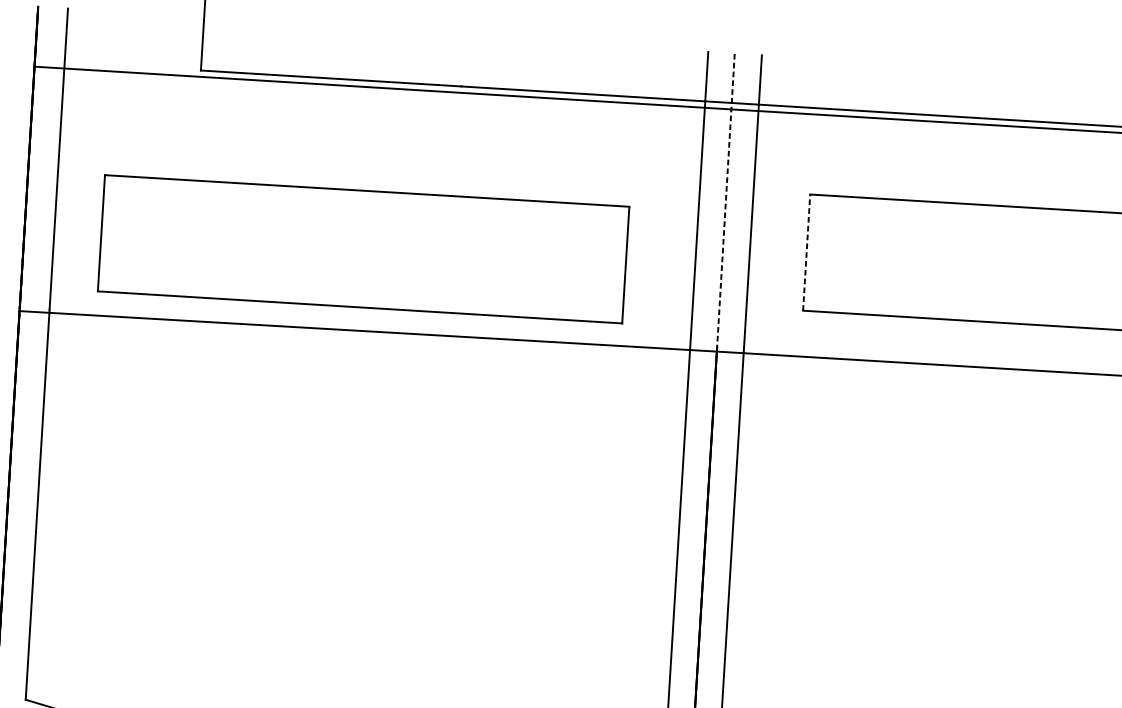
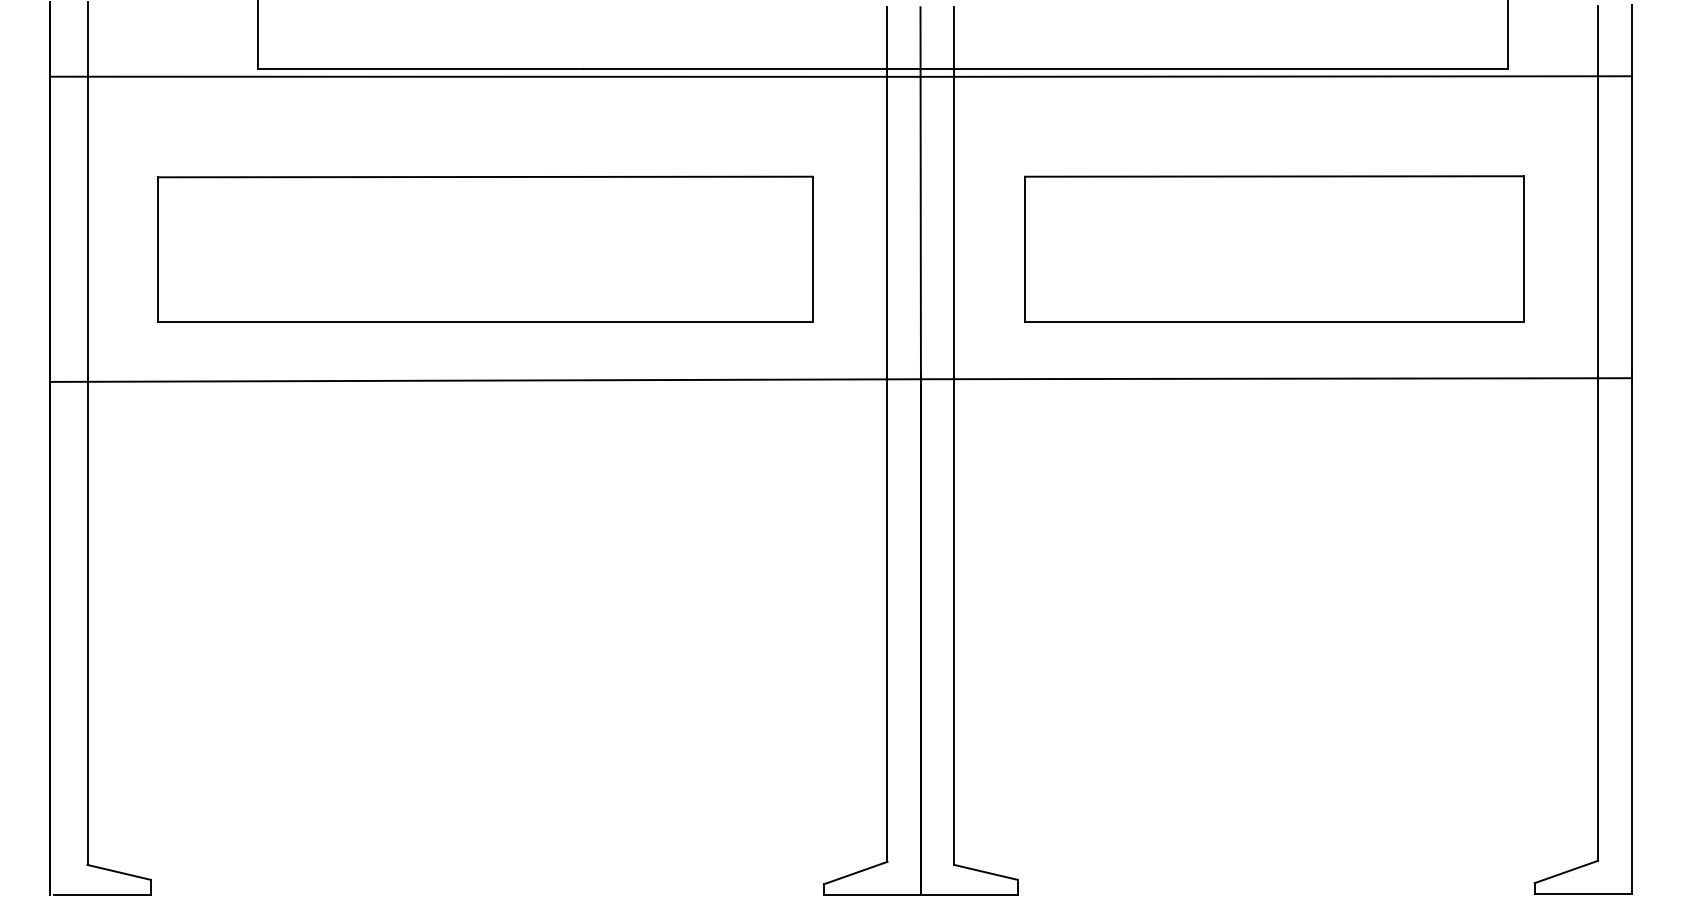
line: (725, 201) -> (920, 191), dashed -> solid
part: (363, 248) -> (485, 248), moved
line: (806, 252) -> (1025, 249), dashed -> solid

